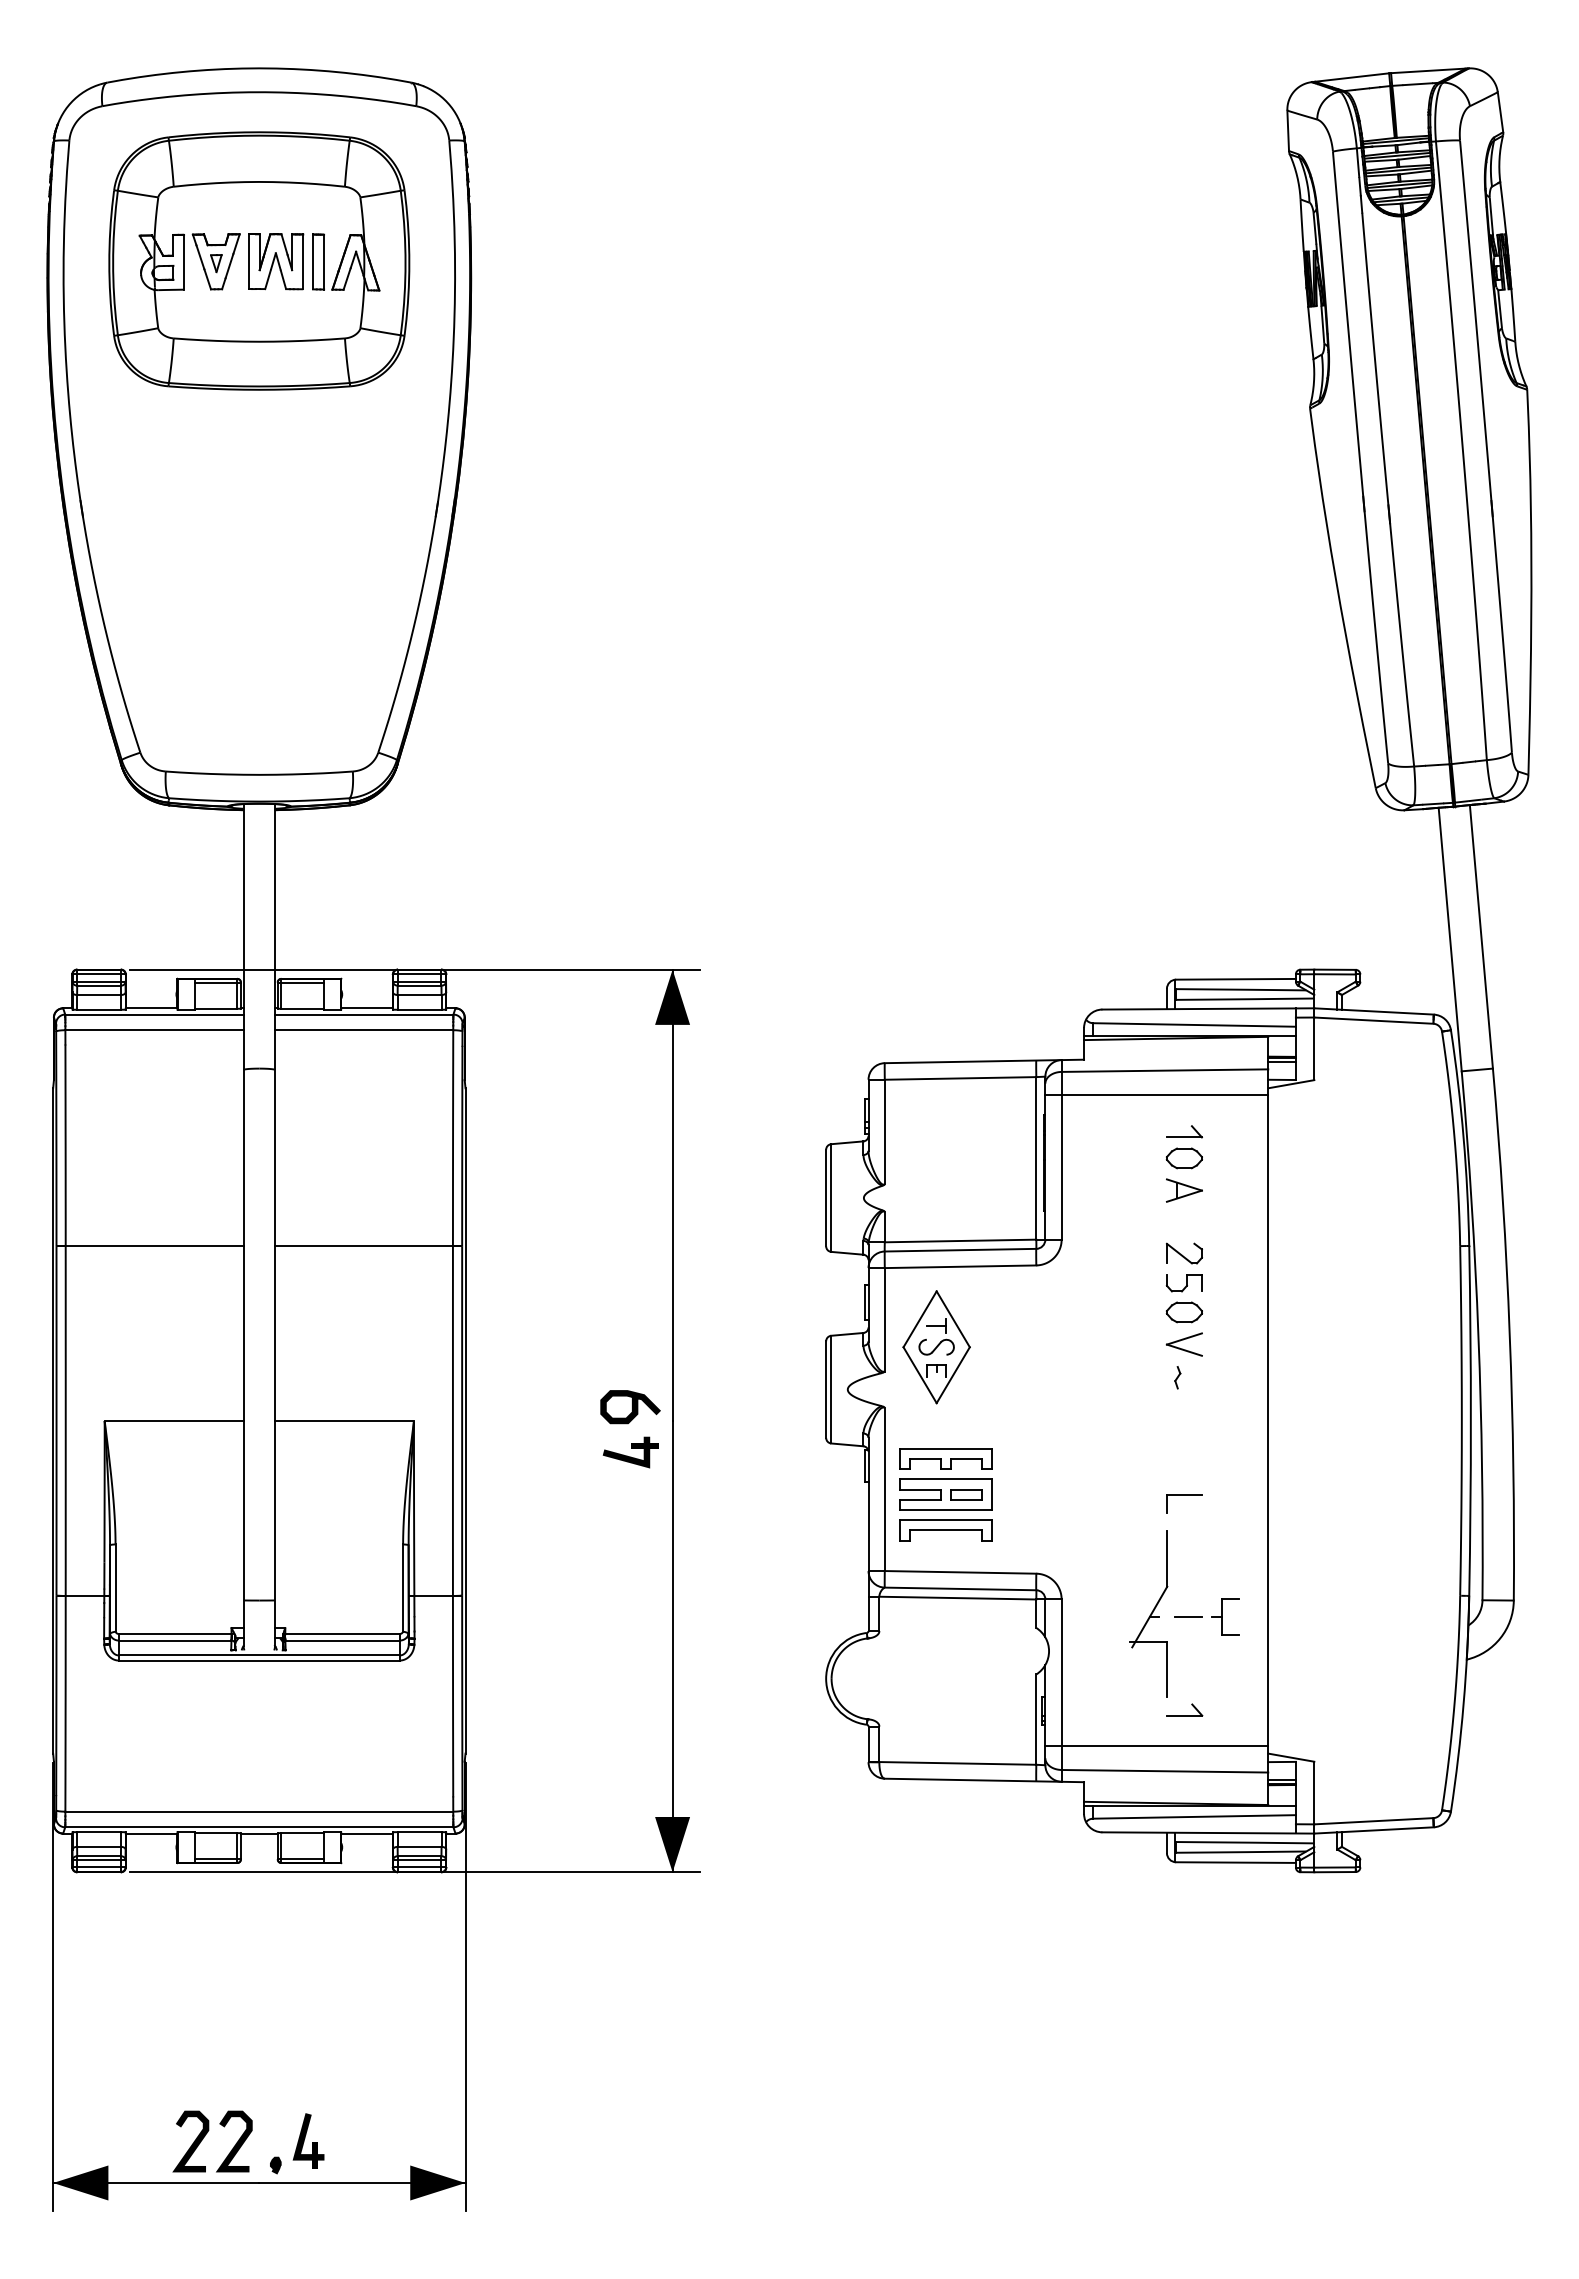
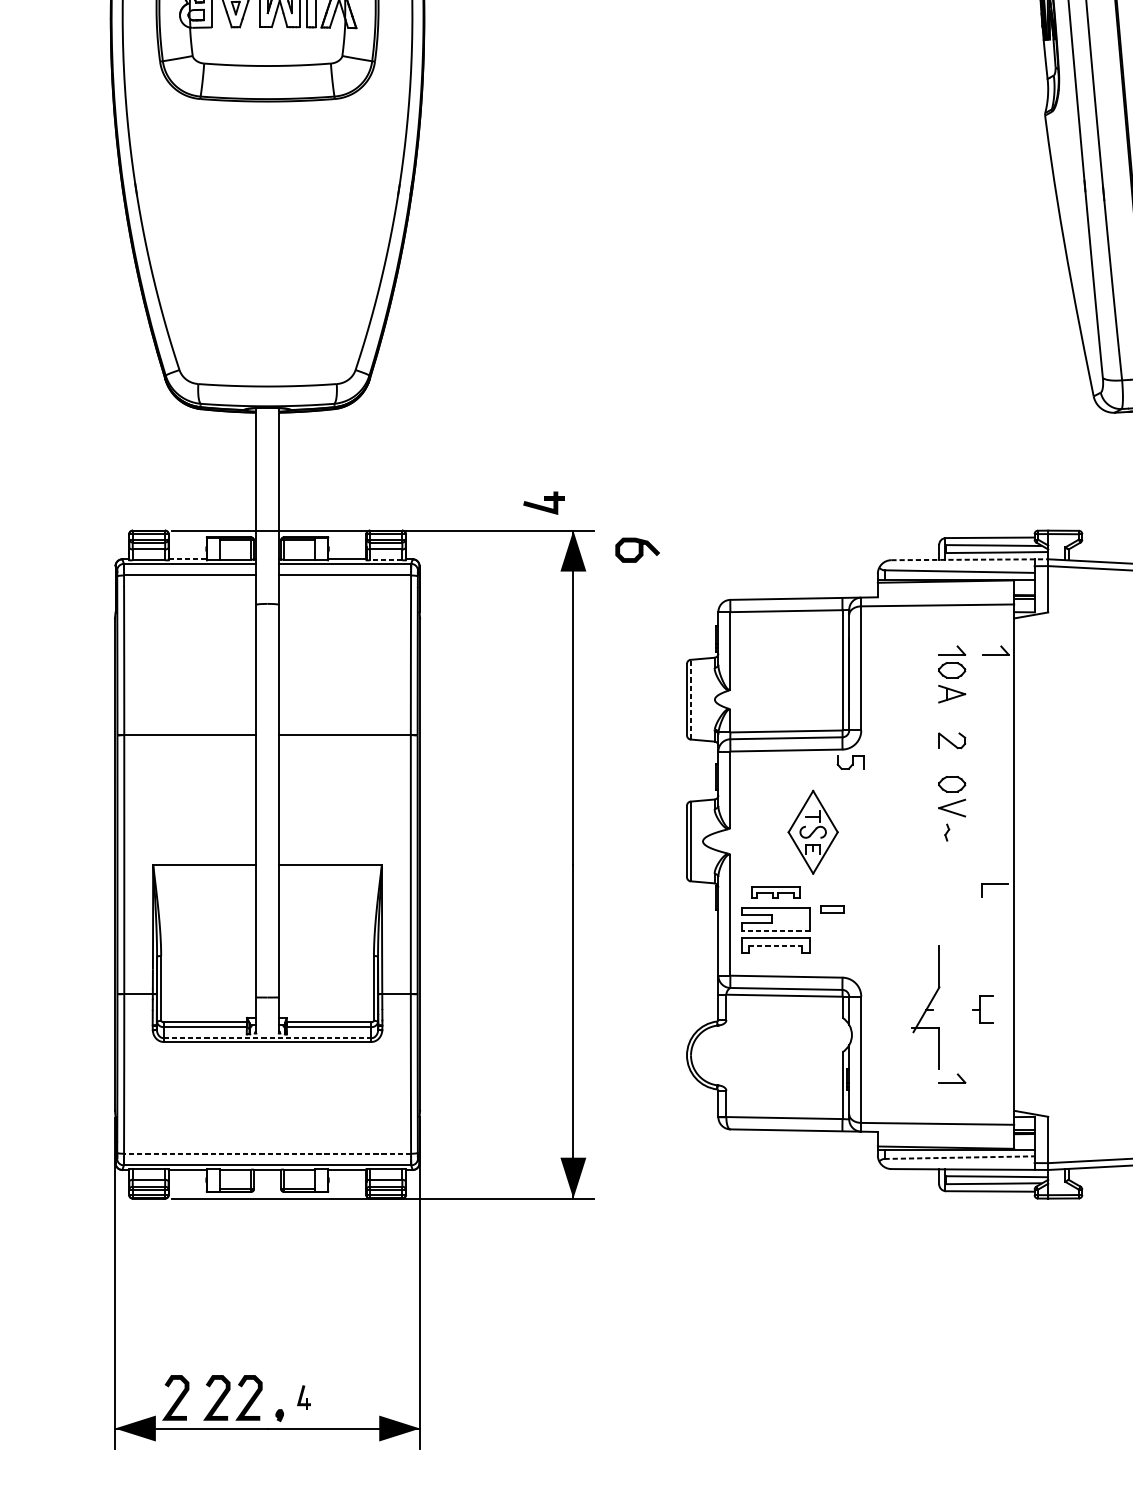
line: (151, 1008) -> (187, 559), solid -> dashed
line: (1208, 1008) -> (969, 559), solid -> dashed
line: (419, 1009) -> (386, 560), solid -> dashed
line: (1156, 1095) -> (931, 623), removed
part: (1243, 1131) -> (995, 650), added
line: (831, 1198) -> (690, 700), solid -> dashed
part: (1183, 1283) -> (850, 762), moved
part: (936, 1347) -> (813, 832), moved
curve: (632, 1407) -> (639, 550), moved
part: (630, 1452) -> (543, 503), moved
part: (945, 1458) -> (775, 892), size x0.7
part: (966, 1494) -> (832, 909), moved
part: (1184, 1495) -> (995, 884), moved
line: (945, 1510) -> (775, 930), solid -> dashed
line: (945, 1530) -> (775, 945), solid -> dashed
line: (1188, 1616) -> (955, 1009), removed
line: (259, 1655) -> (267, 1038), solid -> dashed
line: (1156, 1746) -> (931, 1105), removed
line: (259, 1811) -> (267, 1153), solid -> dashed
line: (1195, 1816) -> (960, 1157), solid -> dashed
part: (308, 2140) -> (303, 1397), size x0.6
curve: (137, 2142) -> (177, 1398), added

